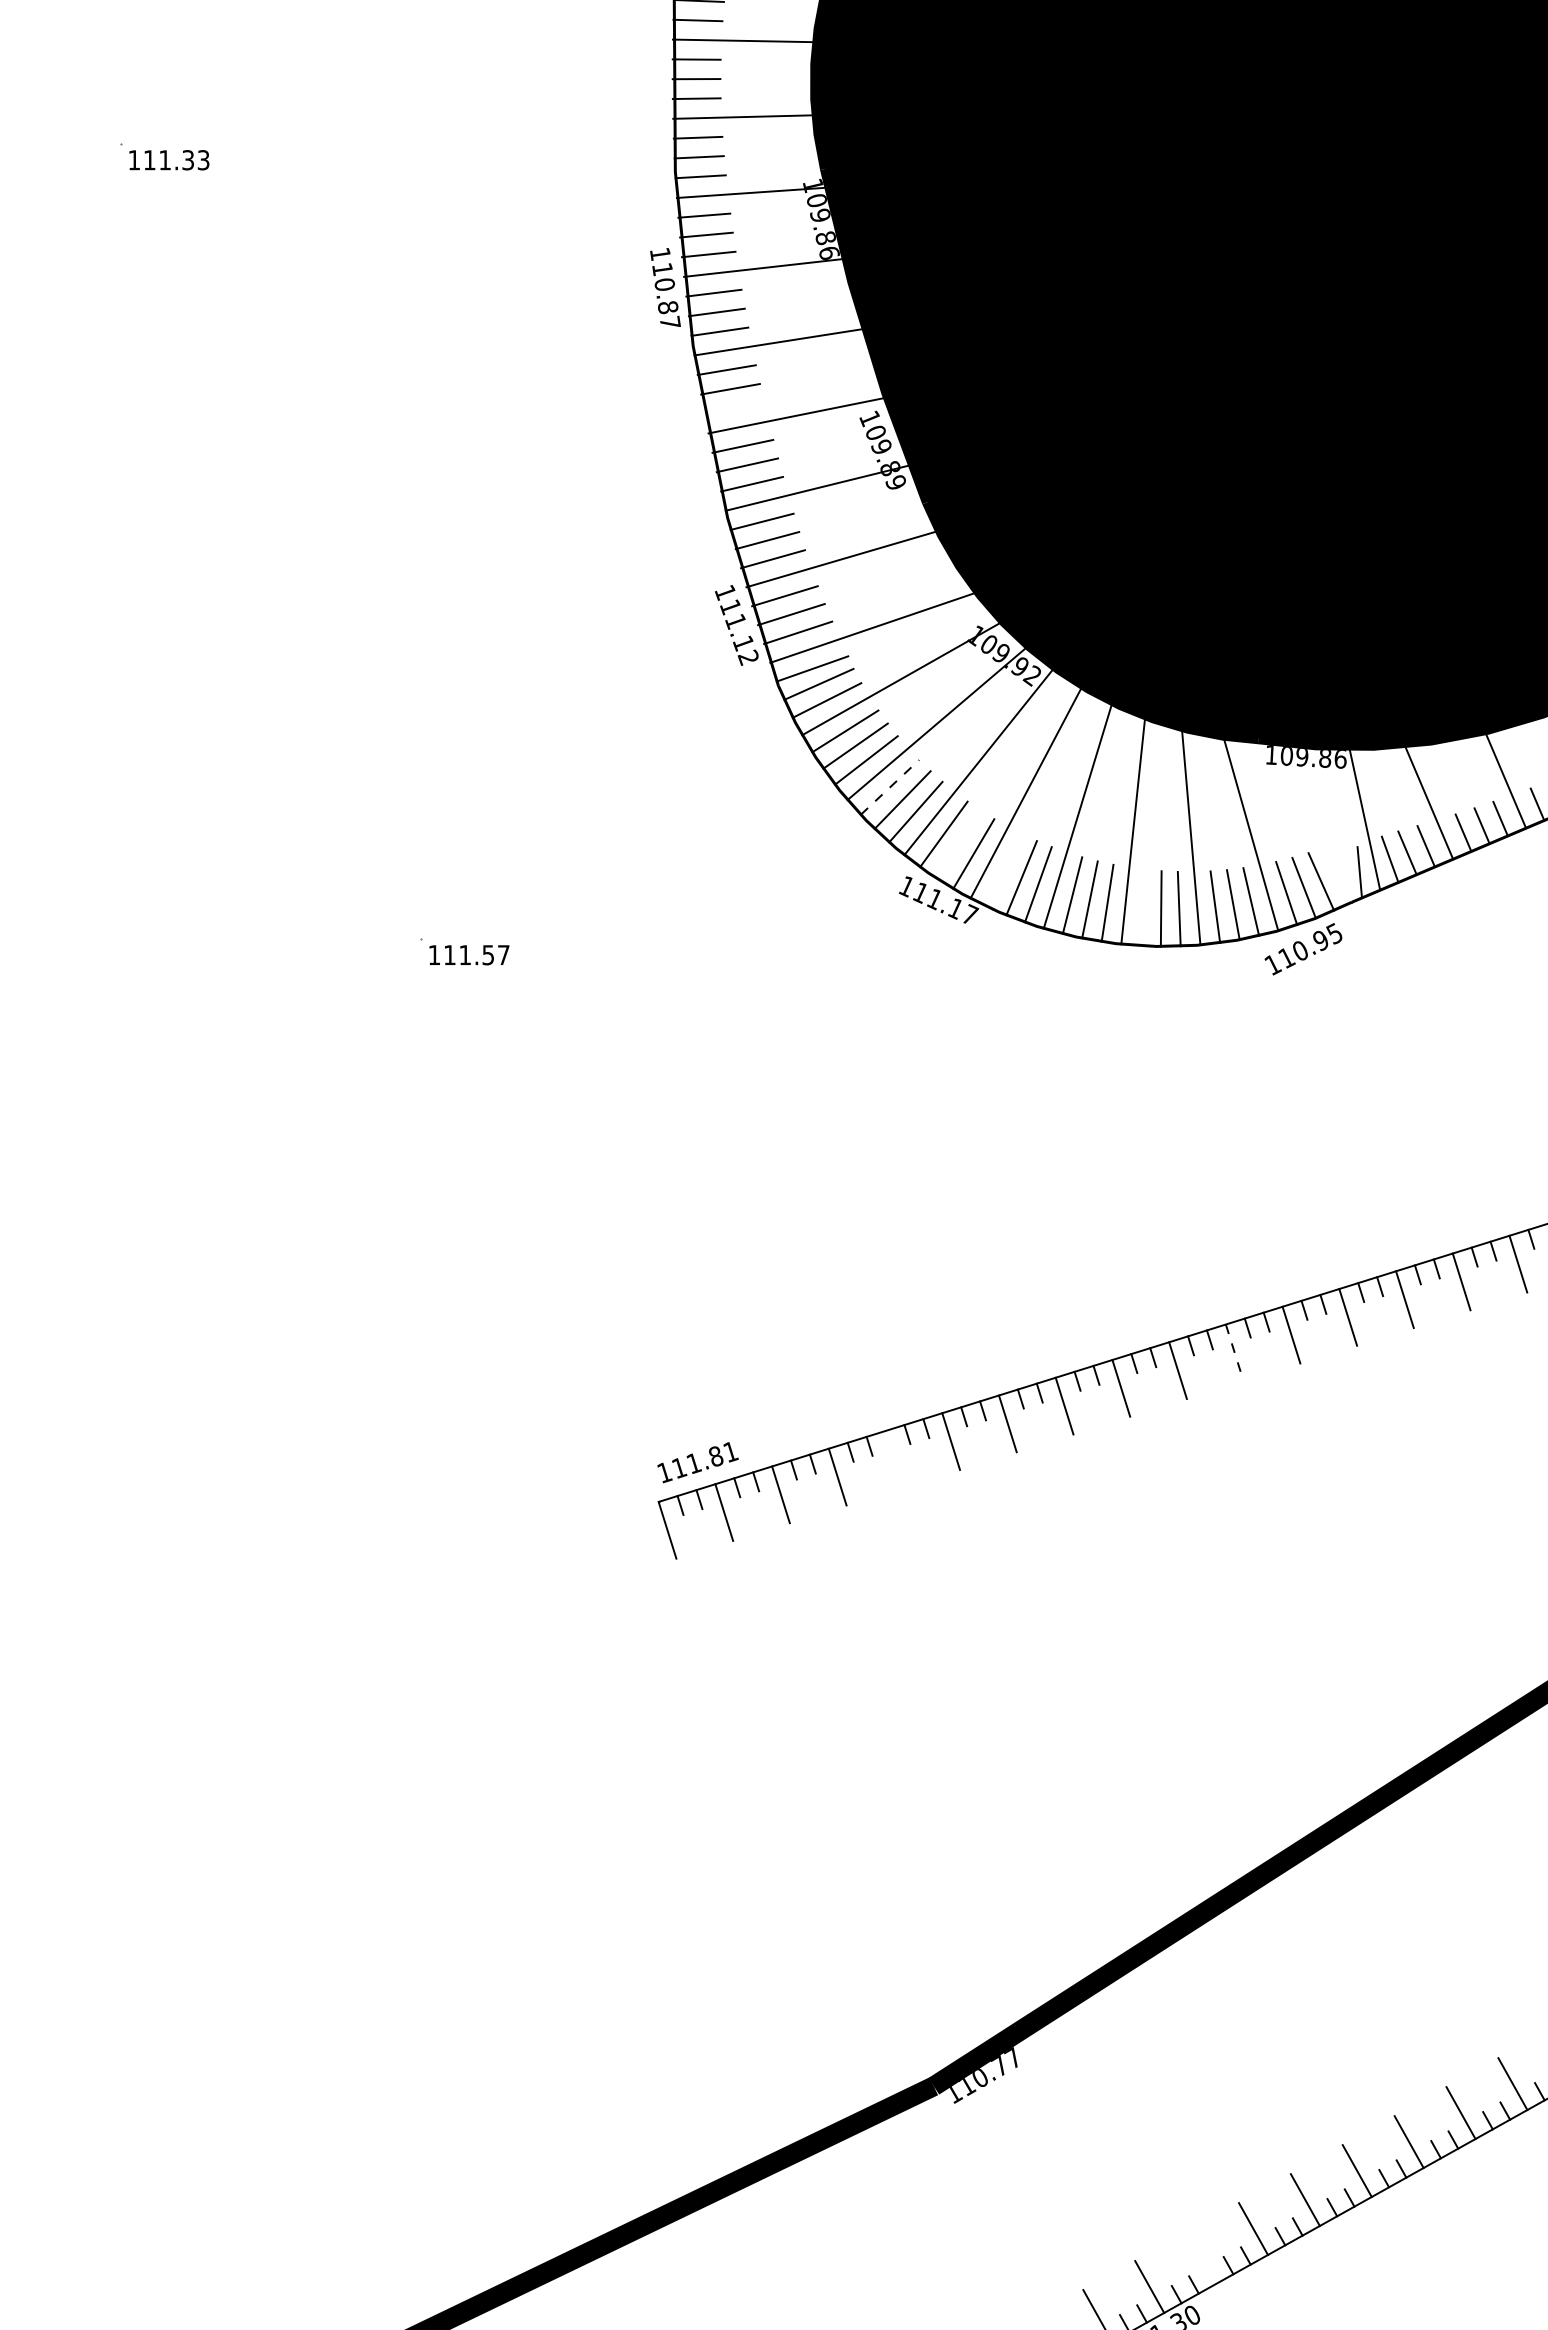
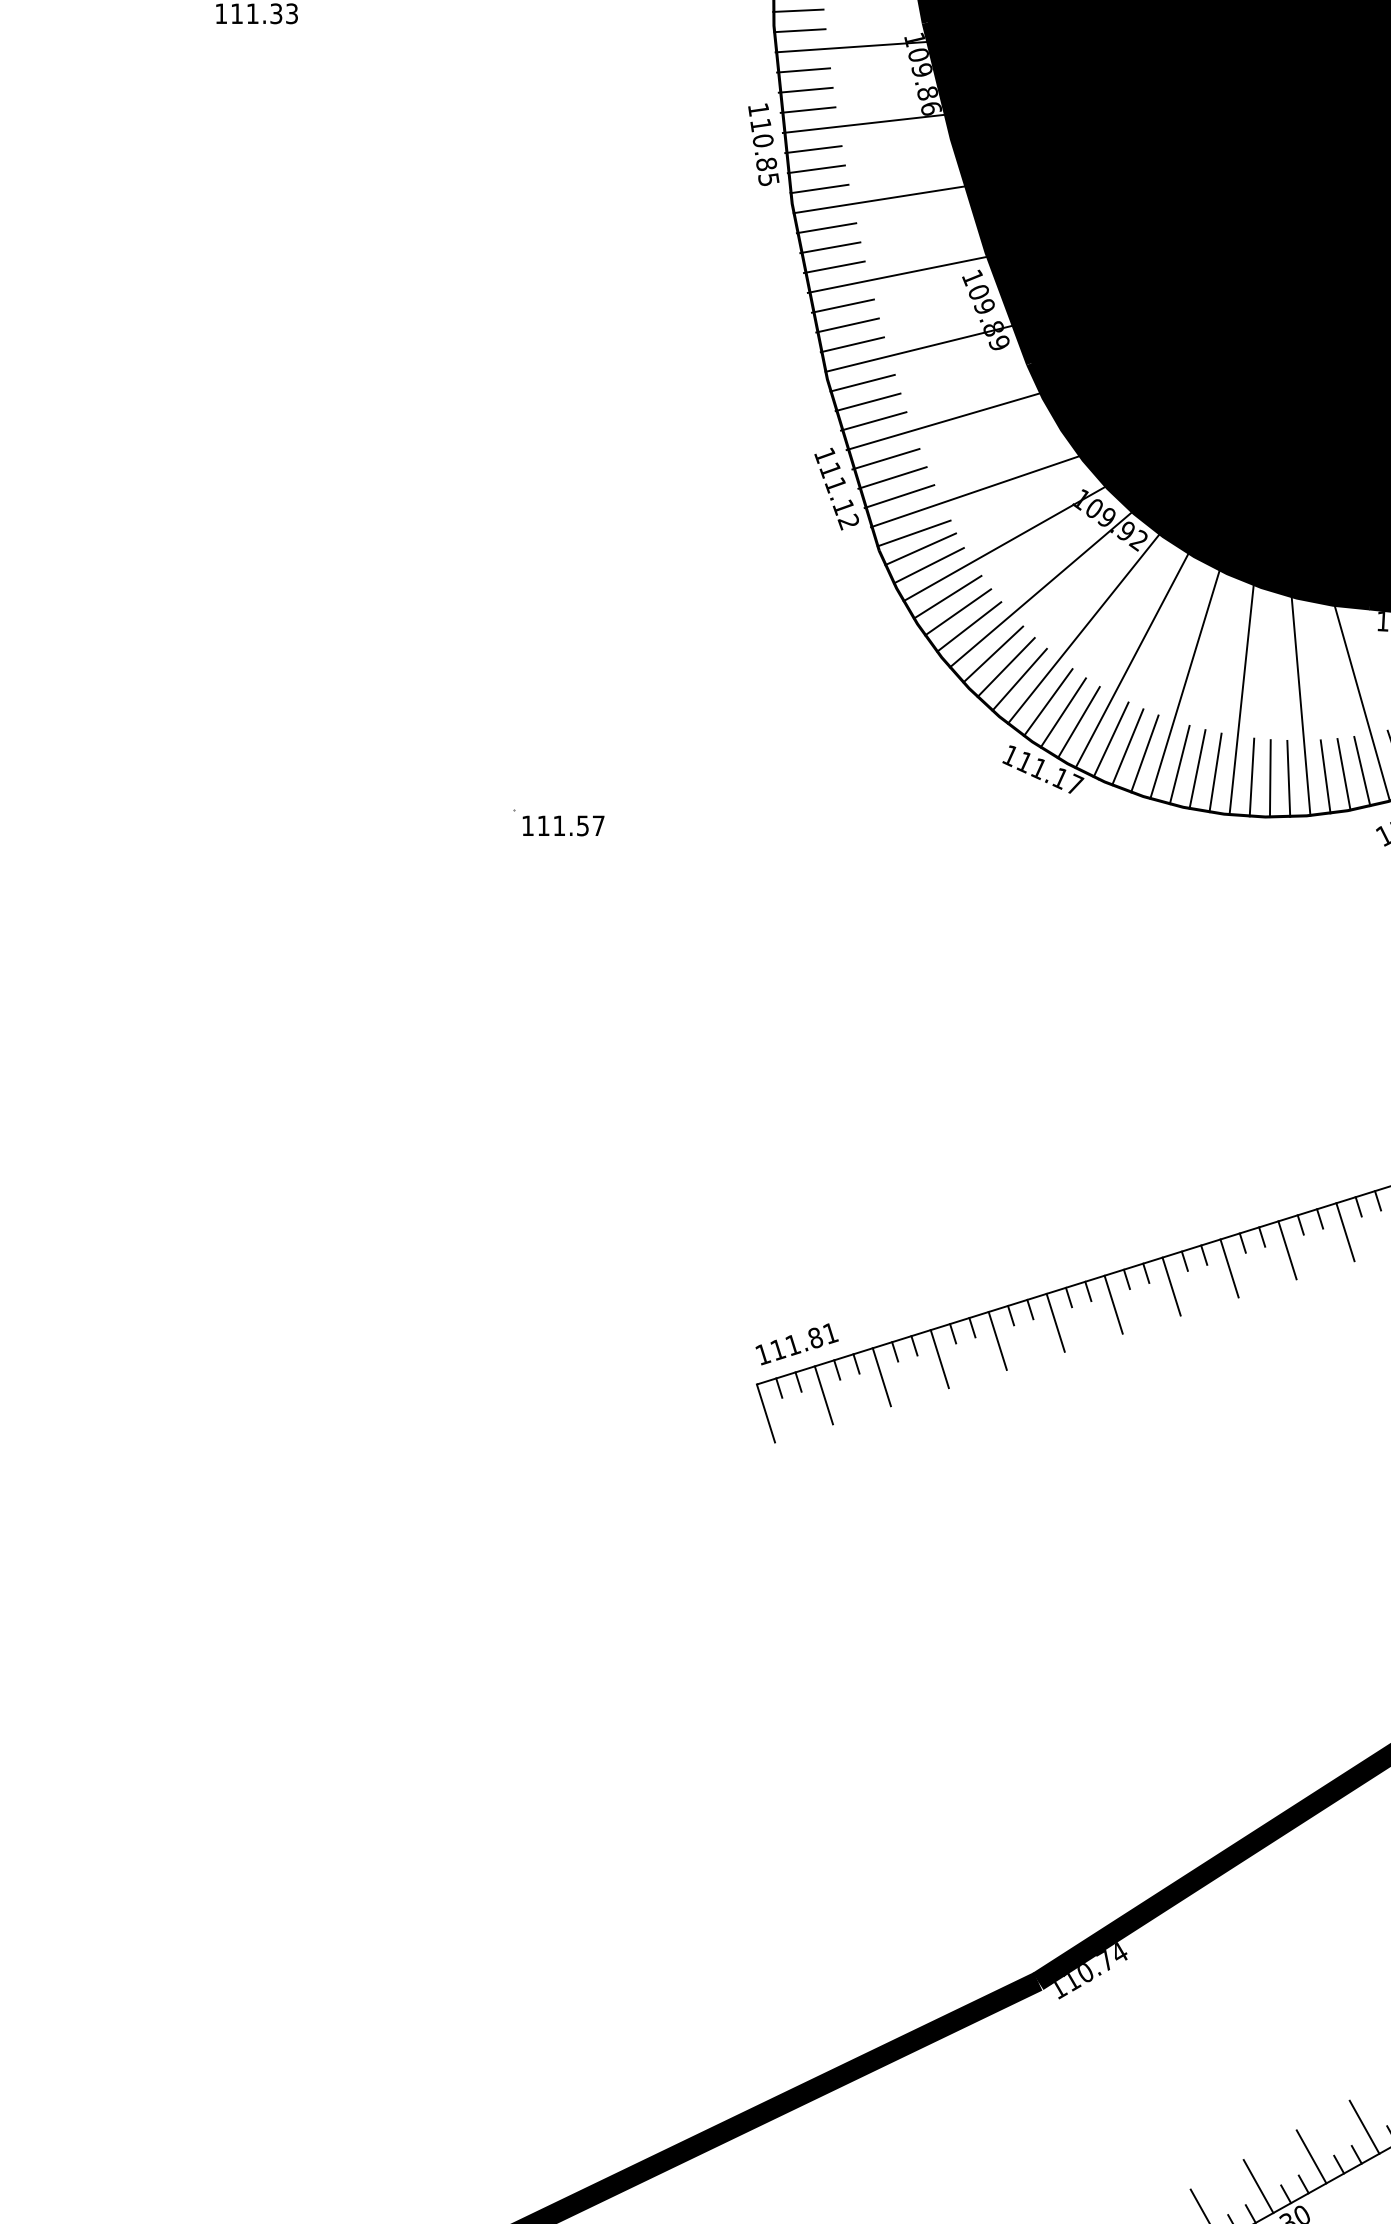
text: (670, 321) -> (769, 178), 110.87 -> 110.85
line: (734, 408) -> (834, 267), added
line: (890, 787) -> (993, 654), dashed -> solid
line: (958, 844) -> (1063, 712), added
line: (1005, 870) -> (1111, 739), added
line: (1143, 907) -> (1252, 777), added
line: (1234, 1352) -> (1345, 1231), dashed -> solid
line: (894, 1458) -> (997, 1340), added
text: (1012, 2057) -> (1118, 1952), 110.77 -> 110.74
line: (1201, 2257) -> (1311, 2156), added

